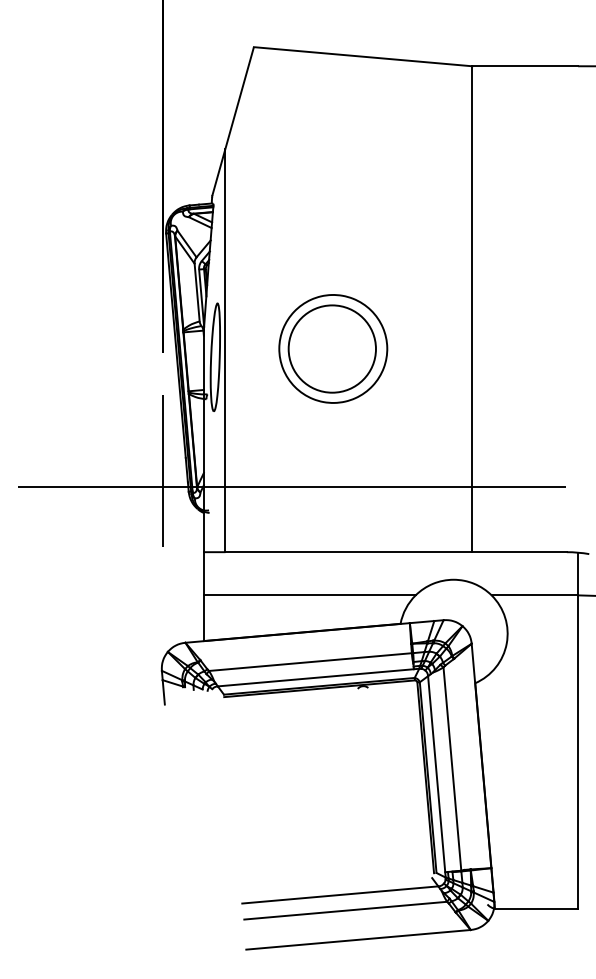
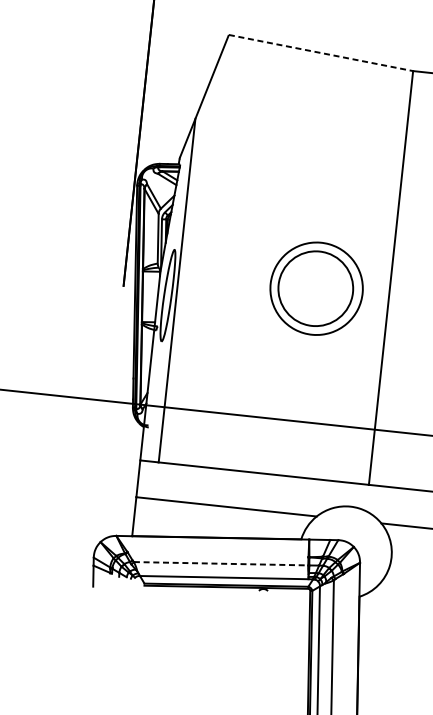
line: (363, 56) -> (321, 52), solid -> dashed
part: (333, 348) -> (316, 288), moved
line: (162, 470) -> (112, 387), removed
line: (310, 662) -> (221, 564), solid -> dashed

